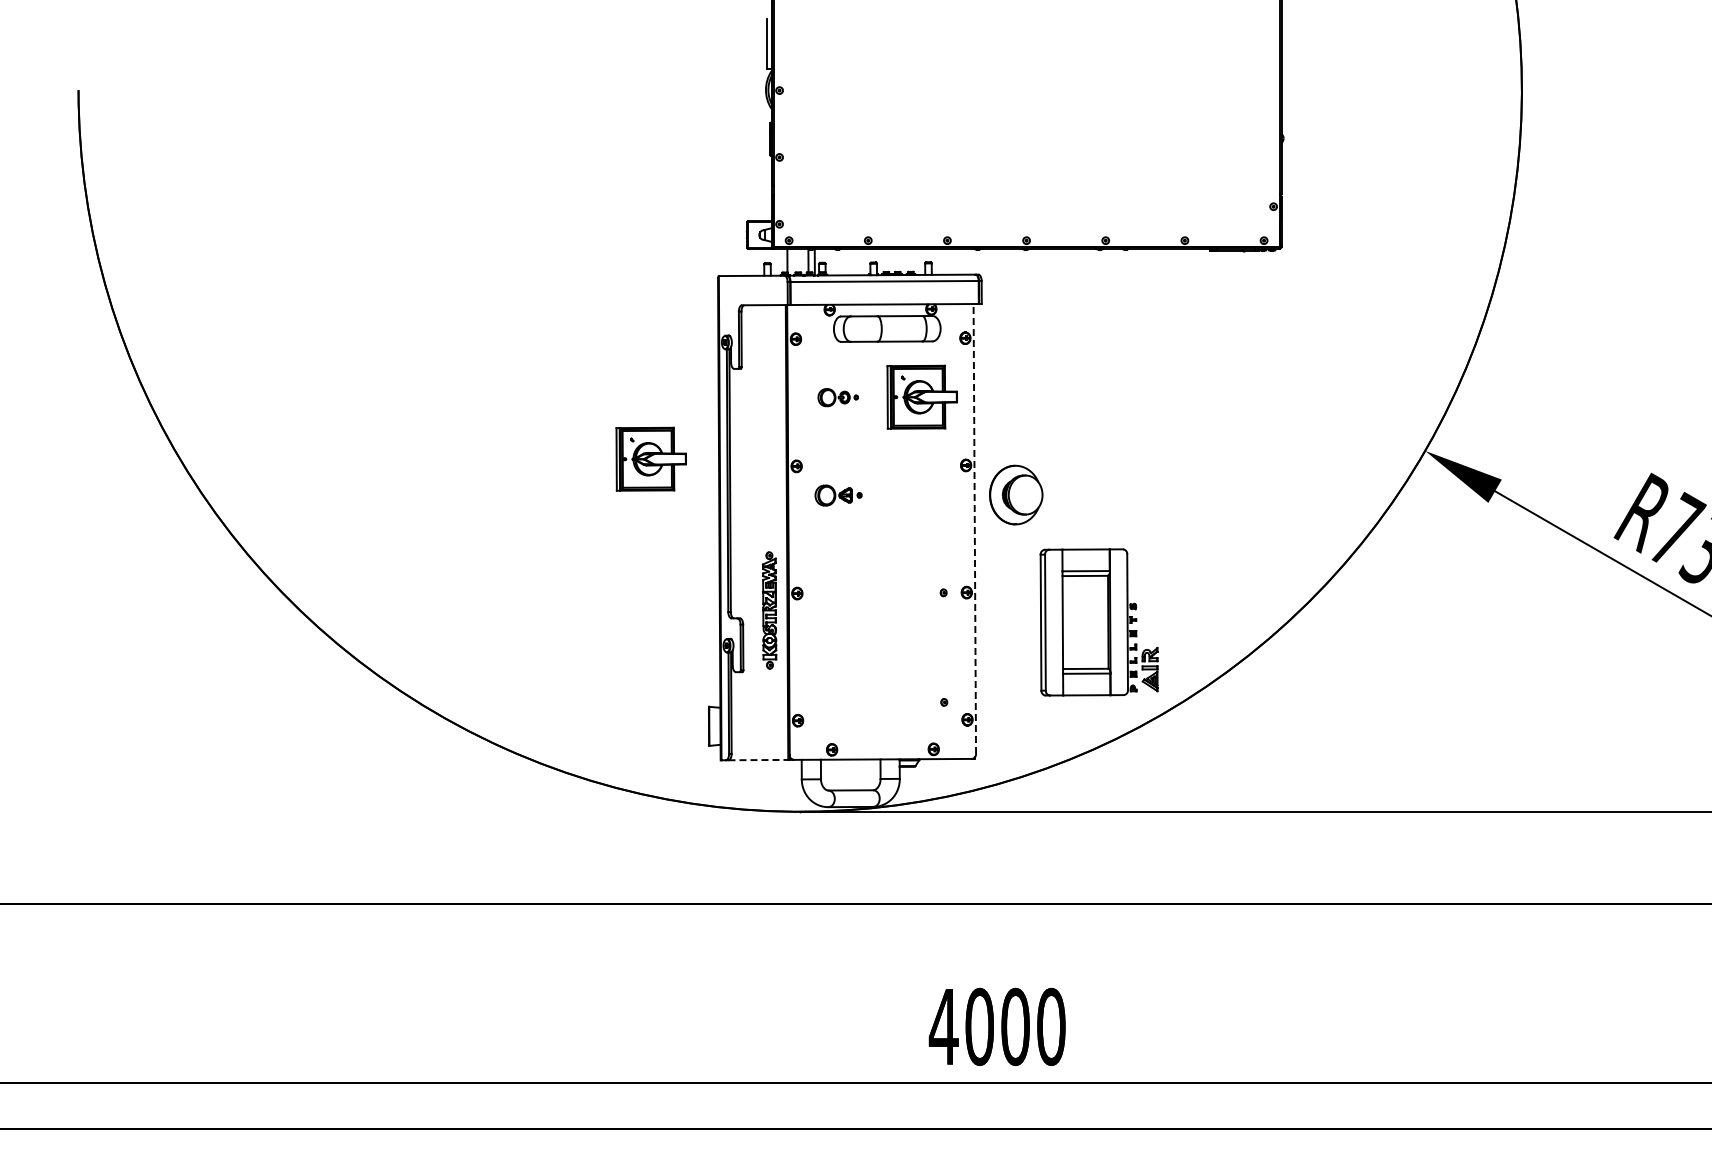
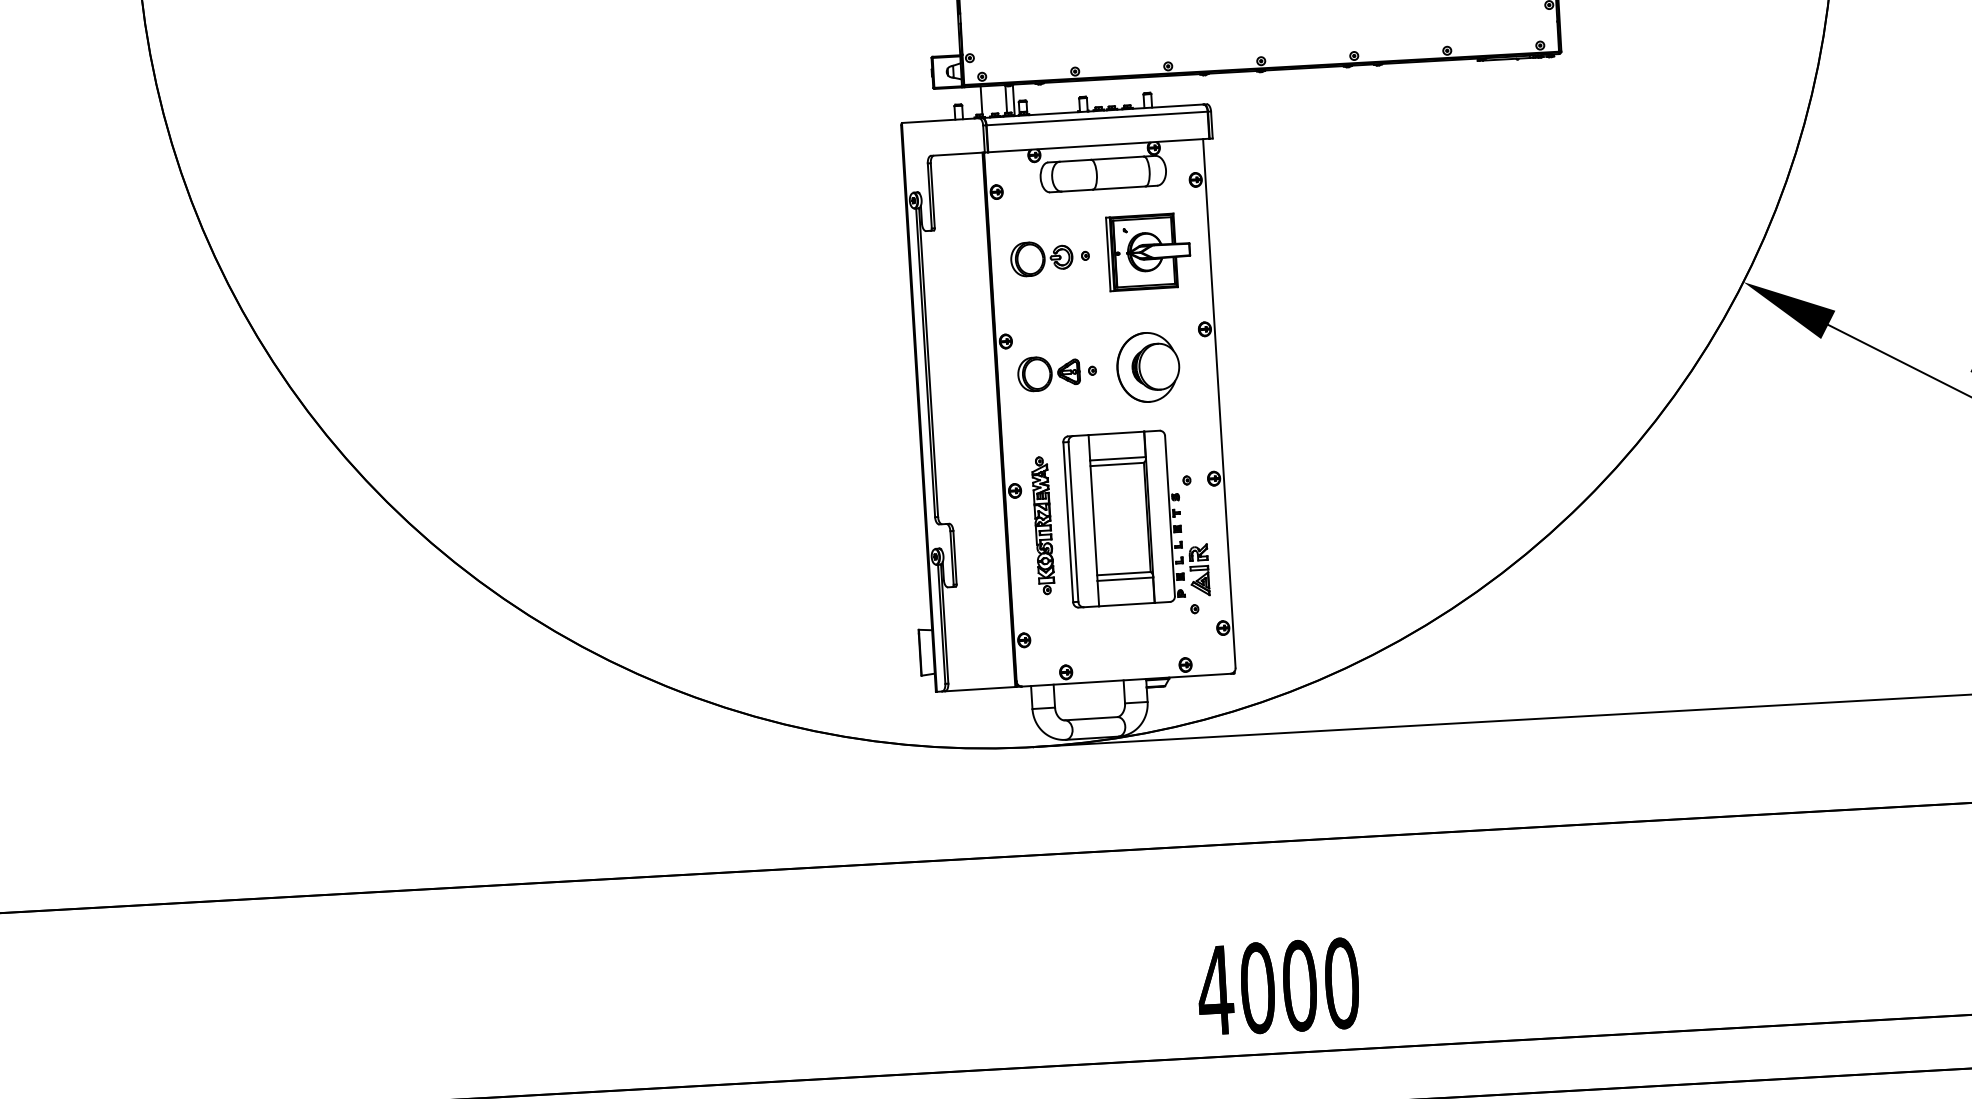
part: (838, 397) -> (1050, 257), size x1.67
part: (650, 458) -> (833, 341), removed
part: (1016, 494) -> (1148, 366), moved
part: (838, 495) -> (1056, 372), size x1.43
line: (974, 529) -> (1219, 404), dashed -> solid
part: (769, 610) -> (1043, 525), moved
part: (1098, 622) -> (1135, 518), moved
line: (758, 760) -> (980, 689), dashed -> solid

